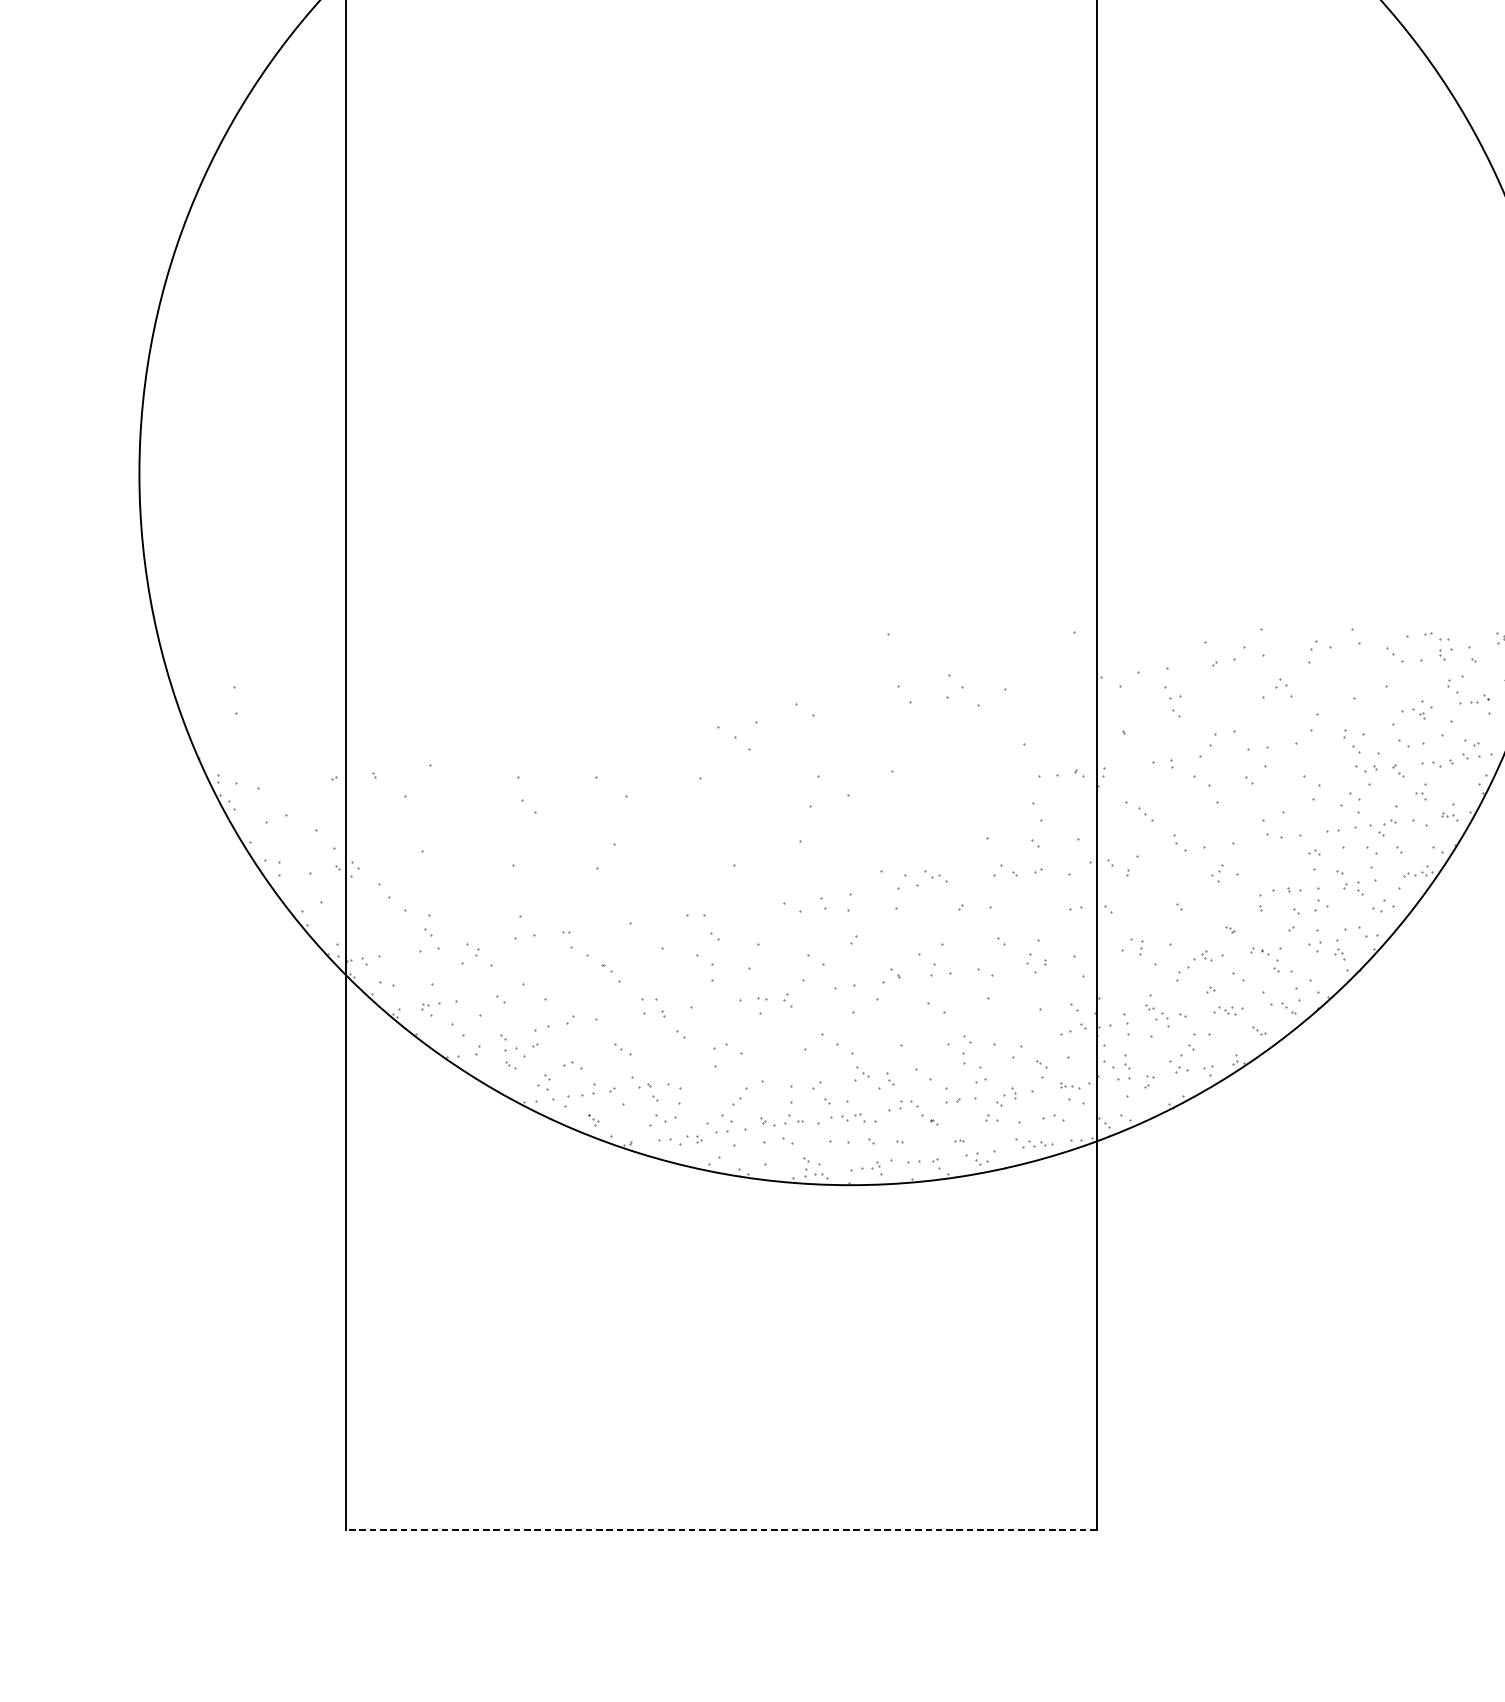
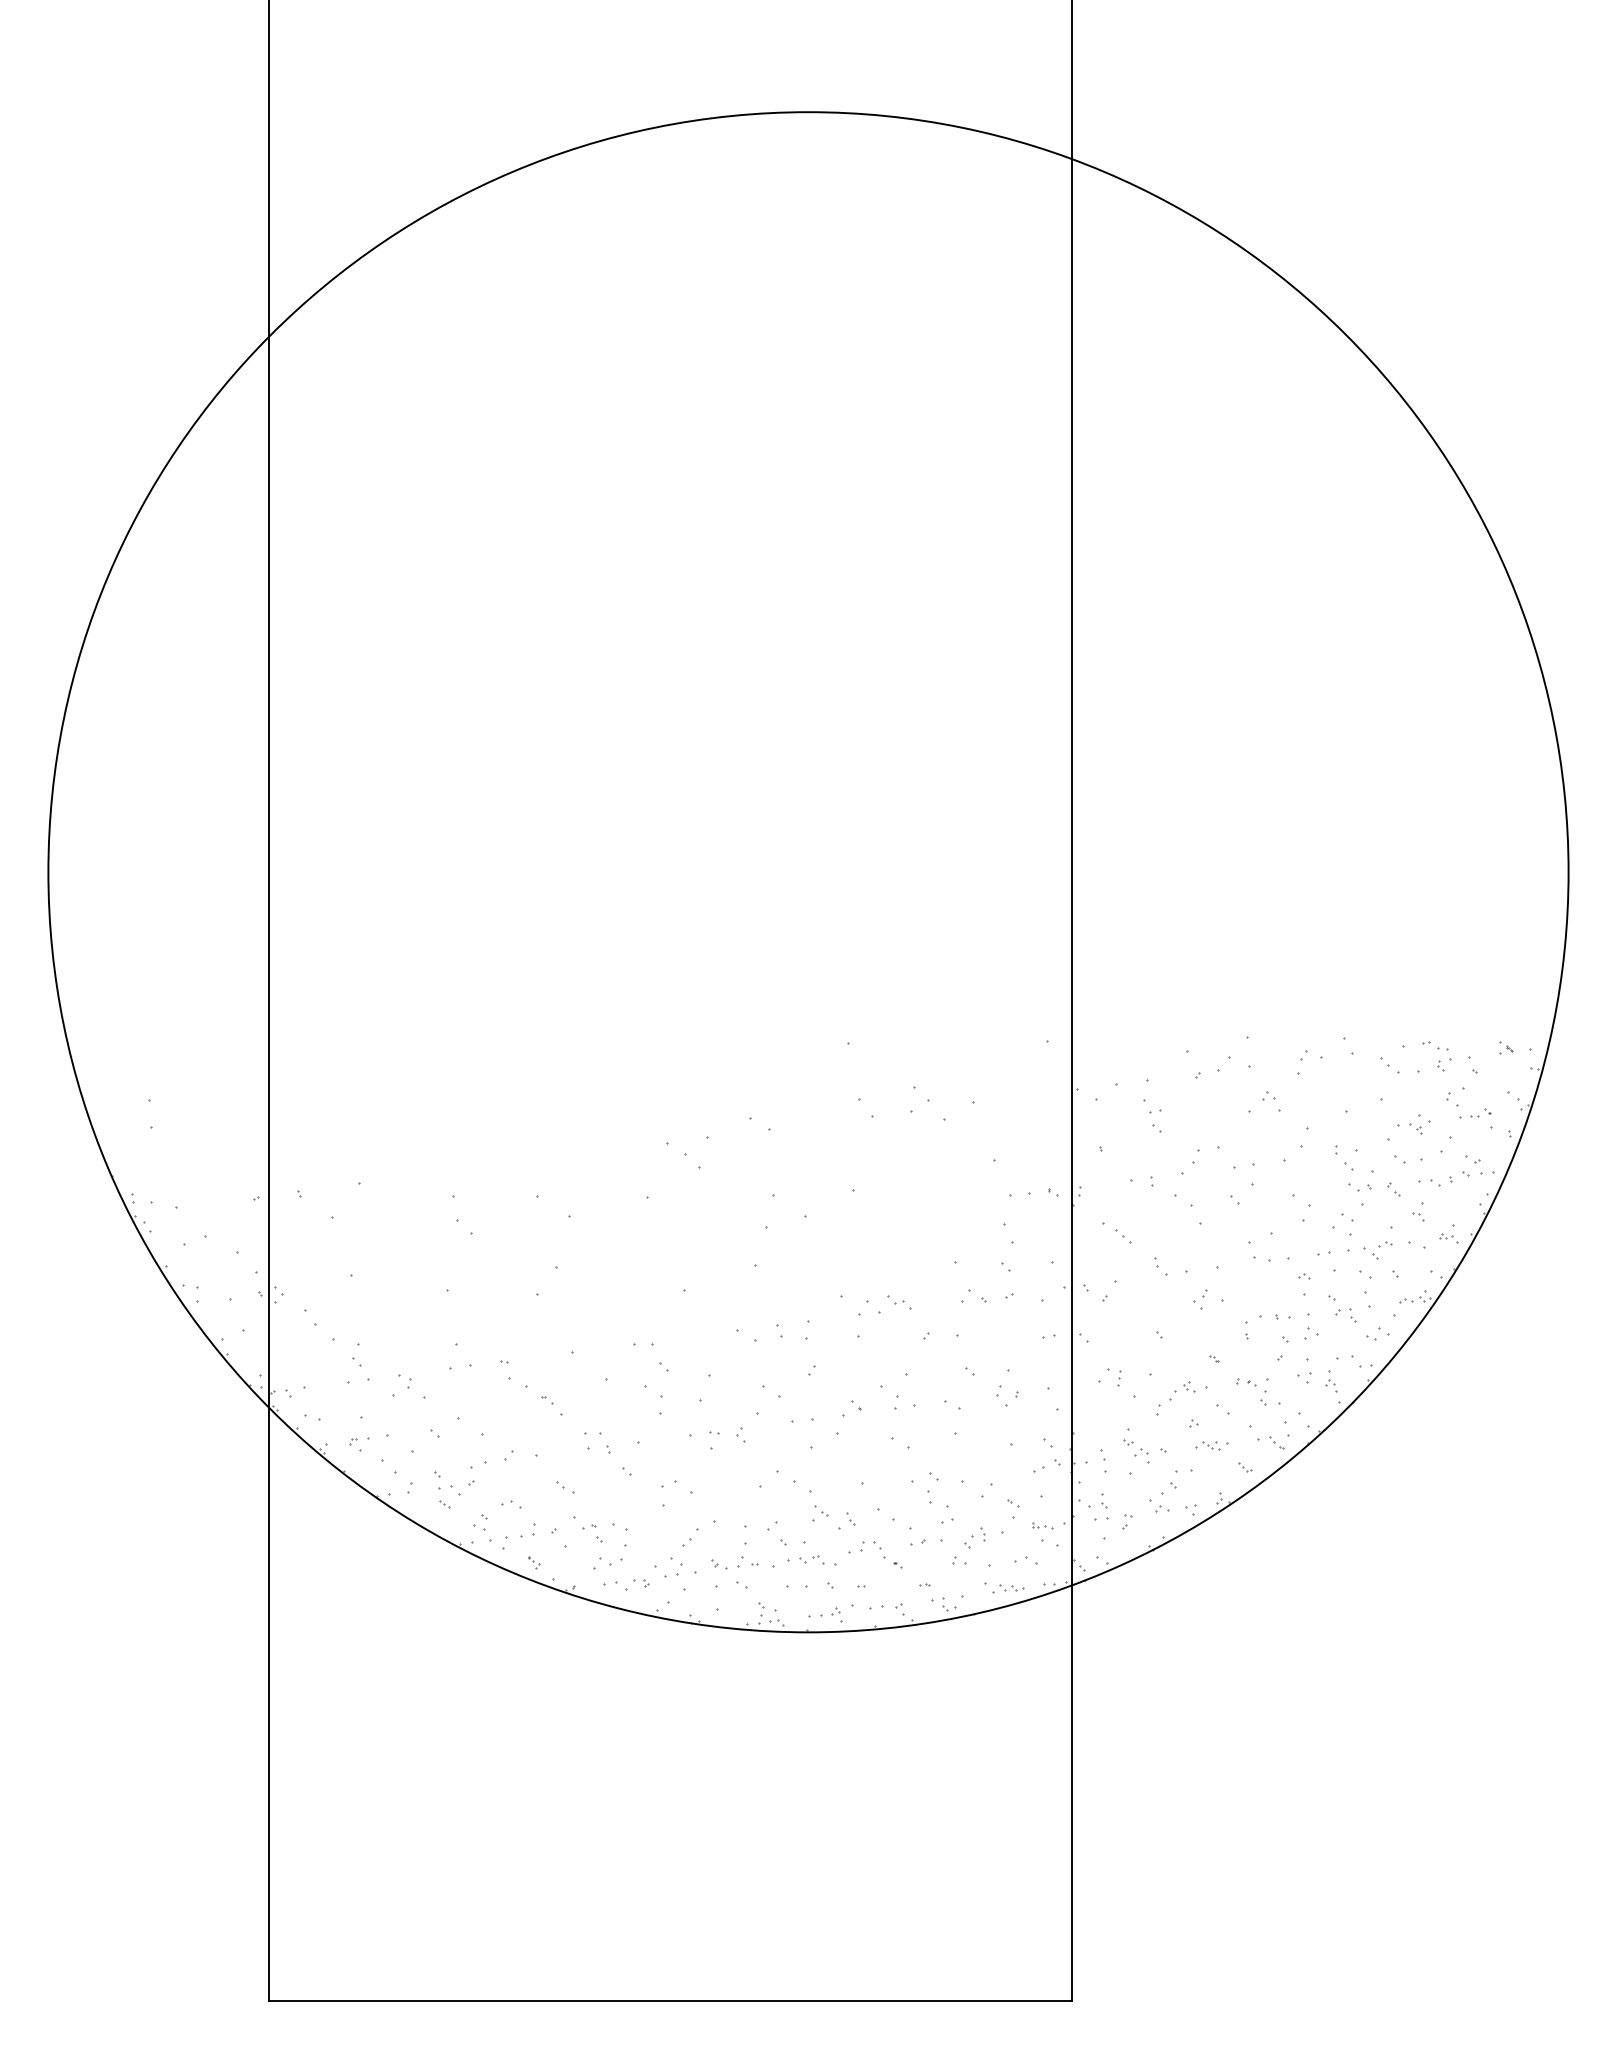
line: (720, 1530) -> (669, 2001), dashed -> solid

